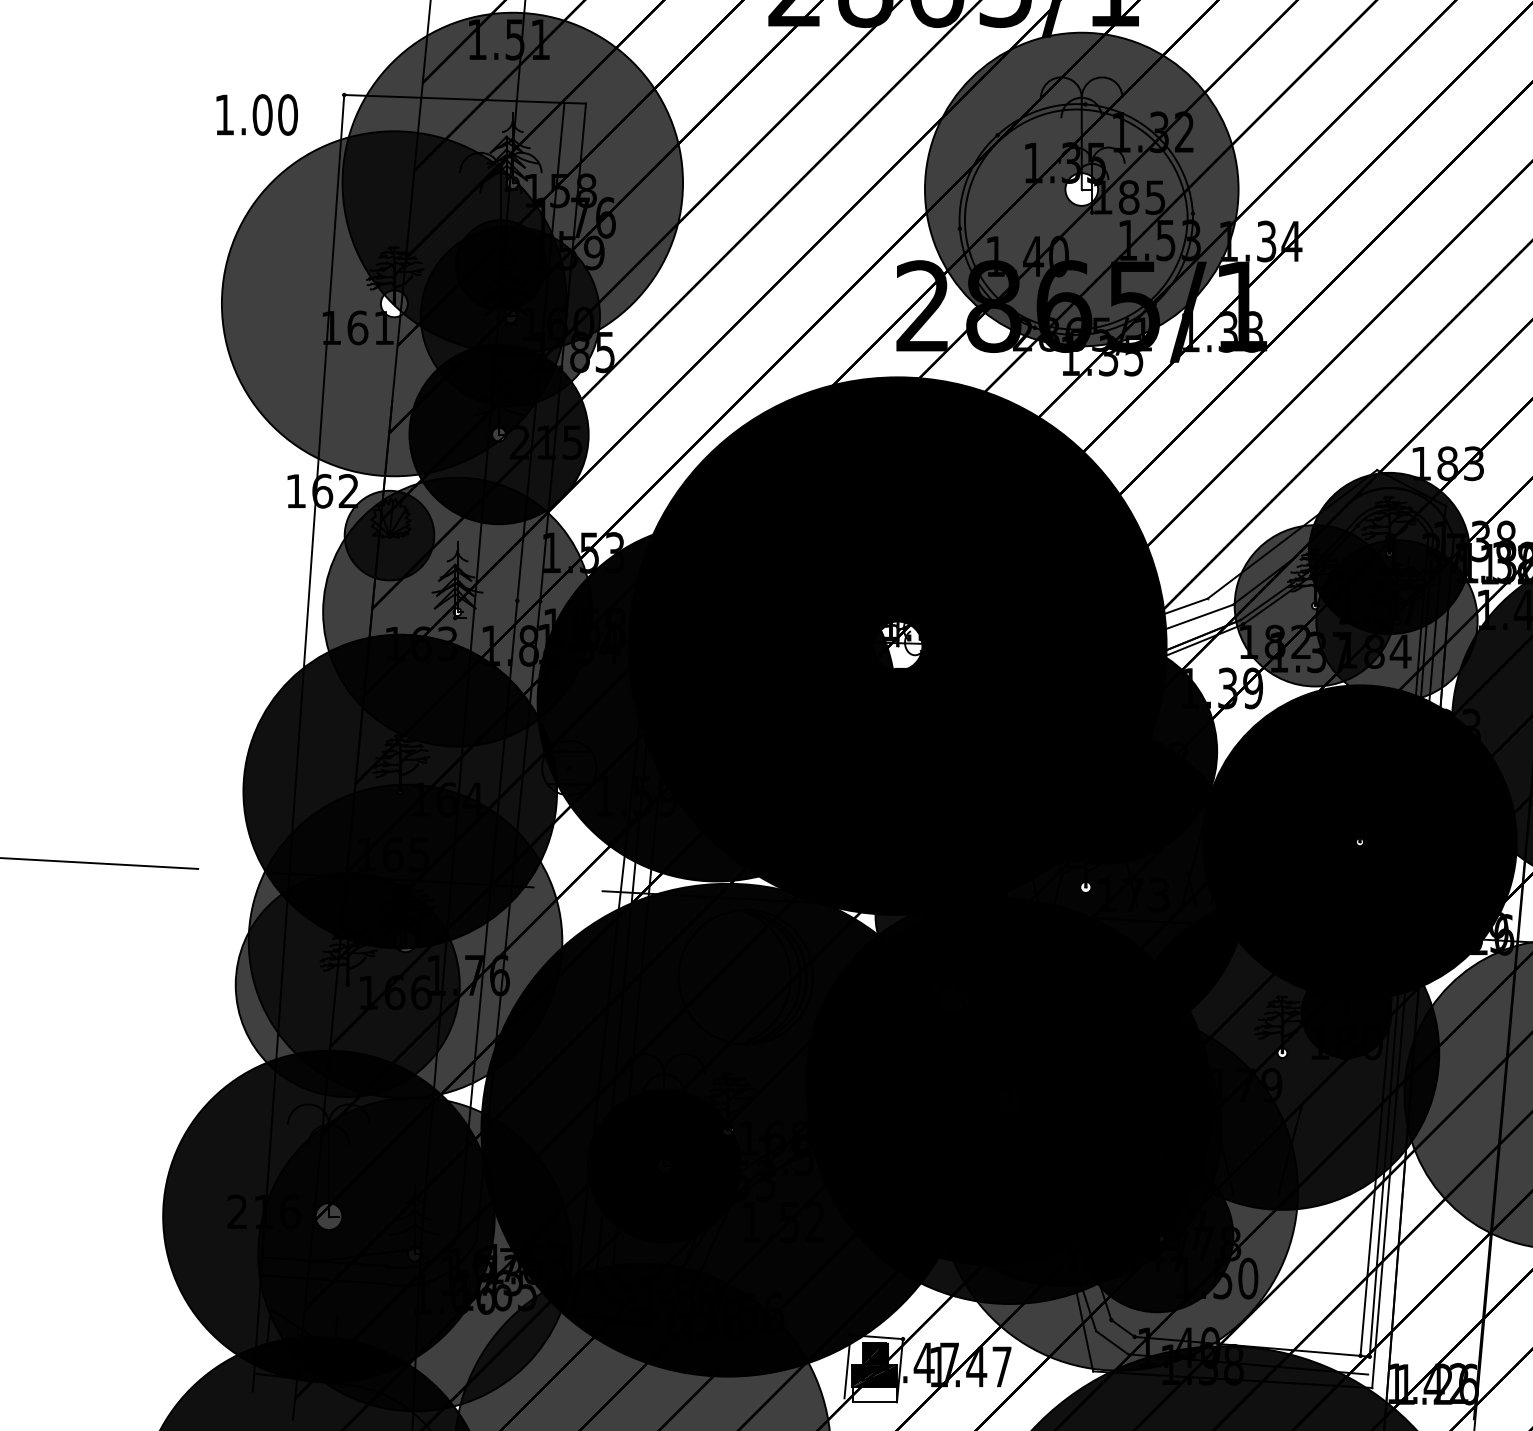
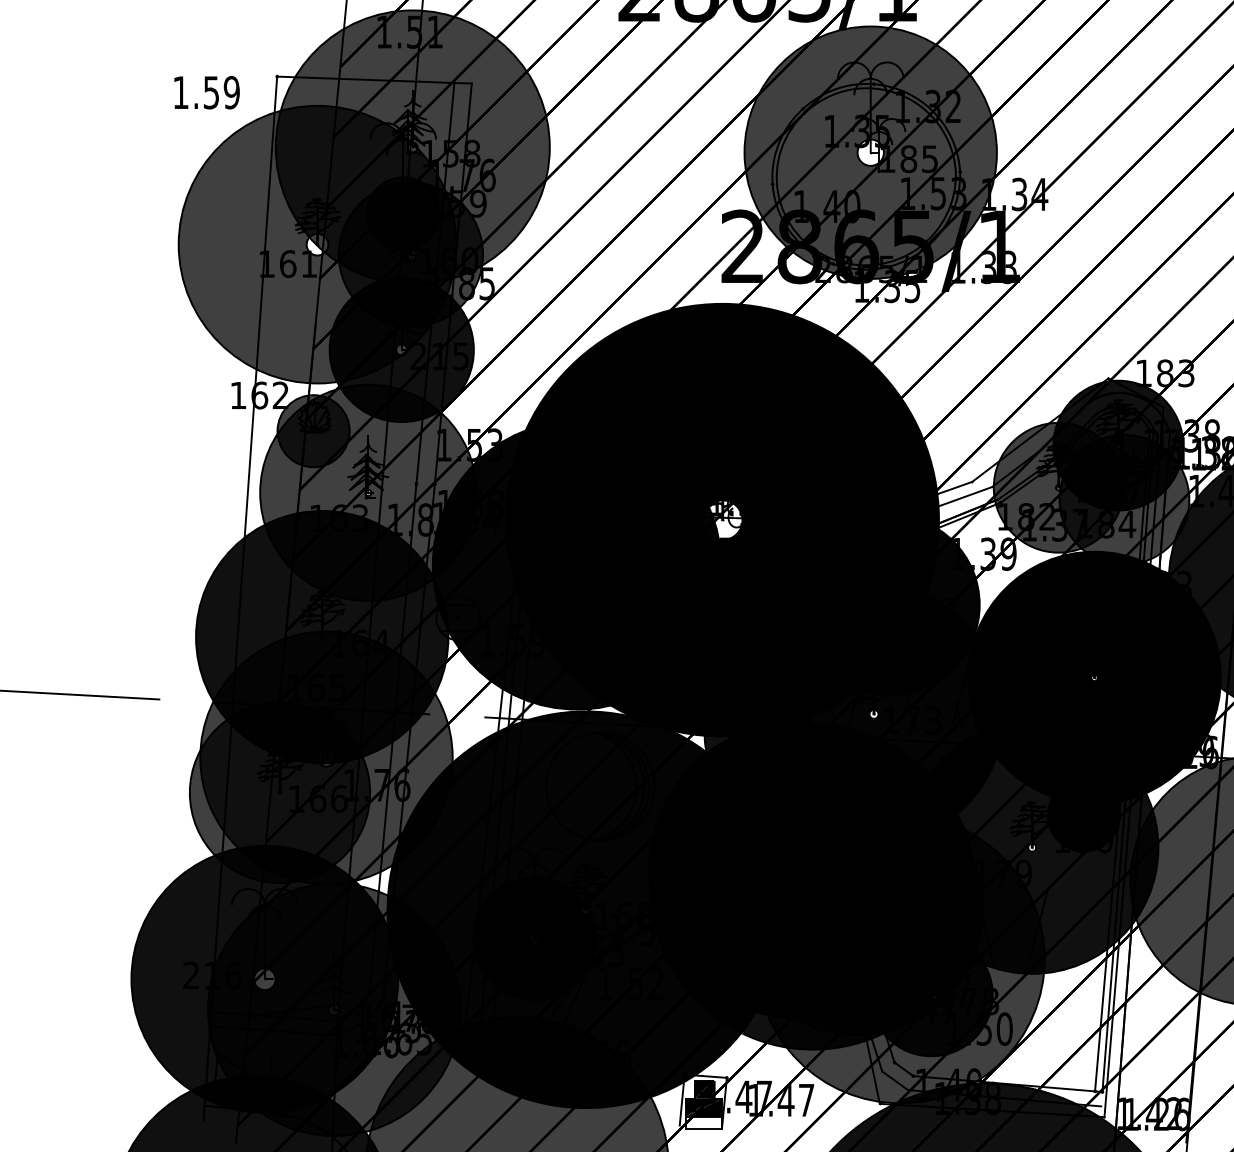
text: (274, 114) -> (221, 92), 1.00 -> 1.59

